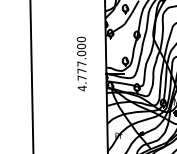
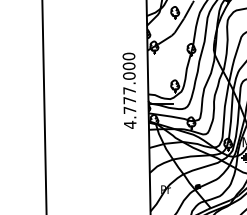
text: (81, 63) -> (129, 90), moved

